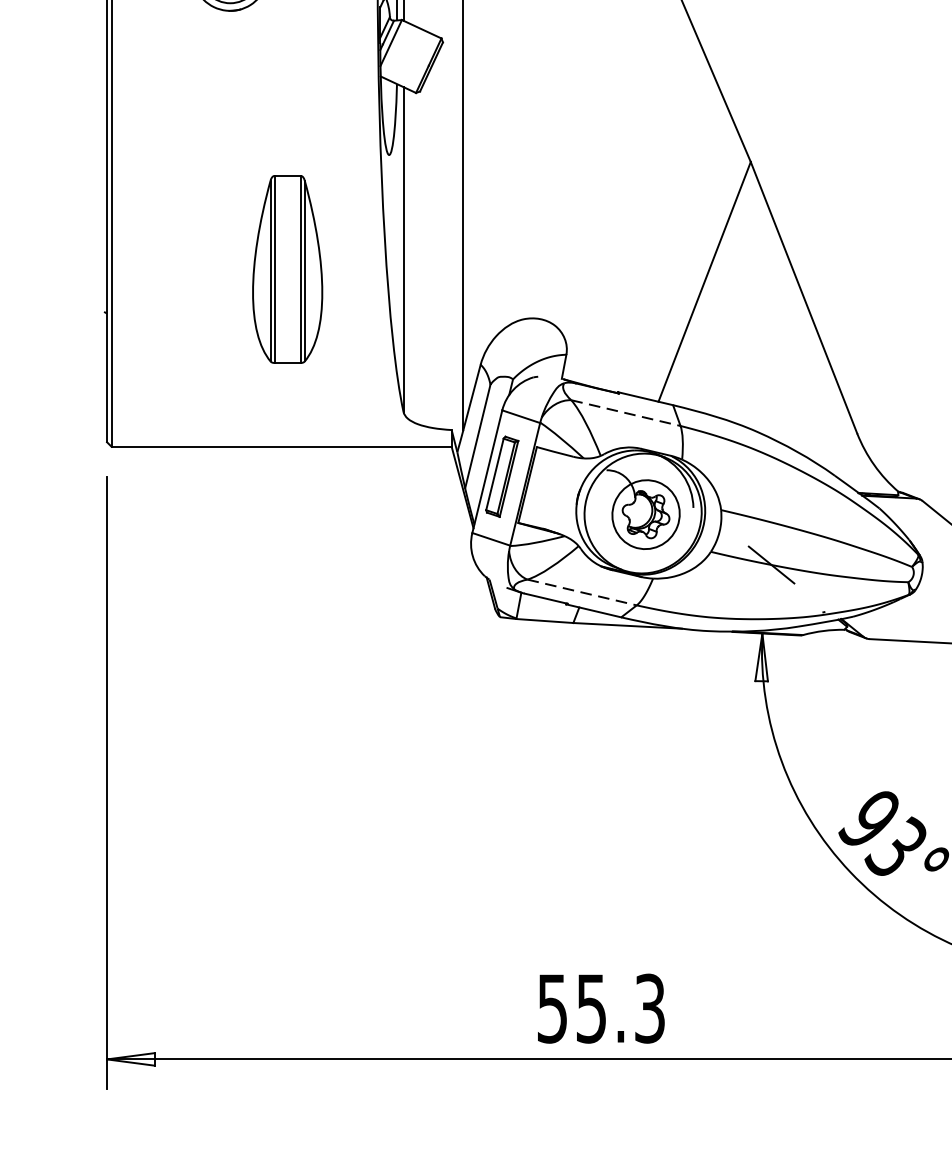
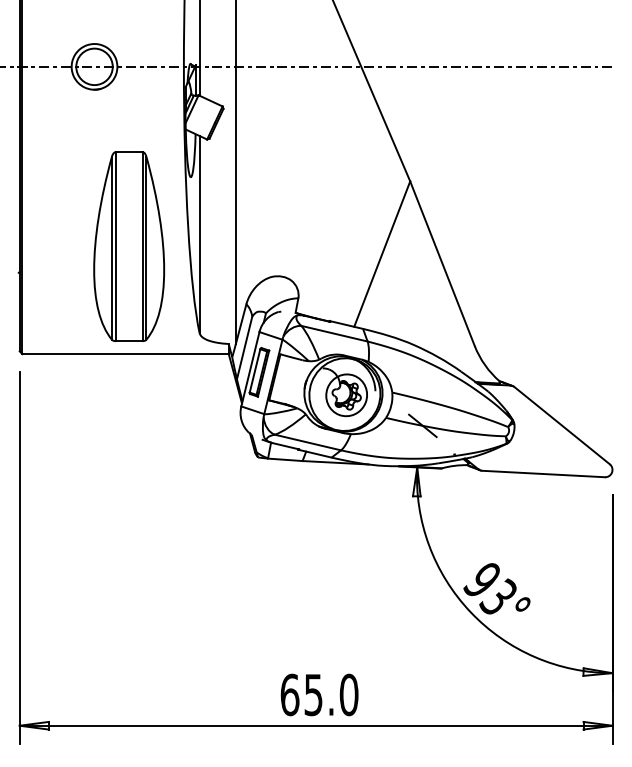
part: (287, 269) -> (129, 246), size x1.67
line: (625, 412) -> (334, 333), dashed -> solid
line: (583, 592) -> (308, 442), dashed -> solid
text: (601, 1007) -> (319, 694), 55.3 -> 65.0

